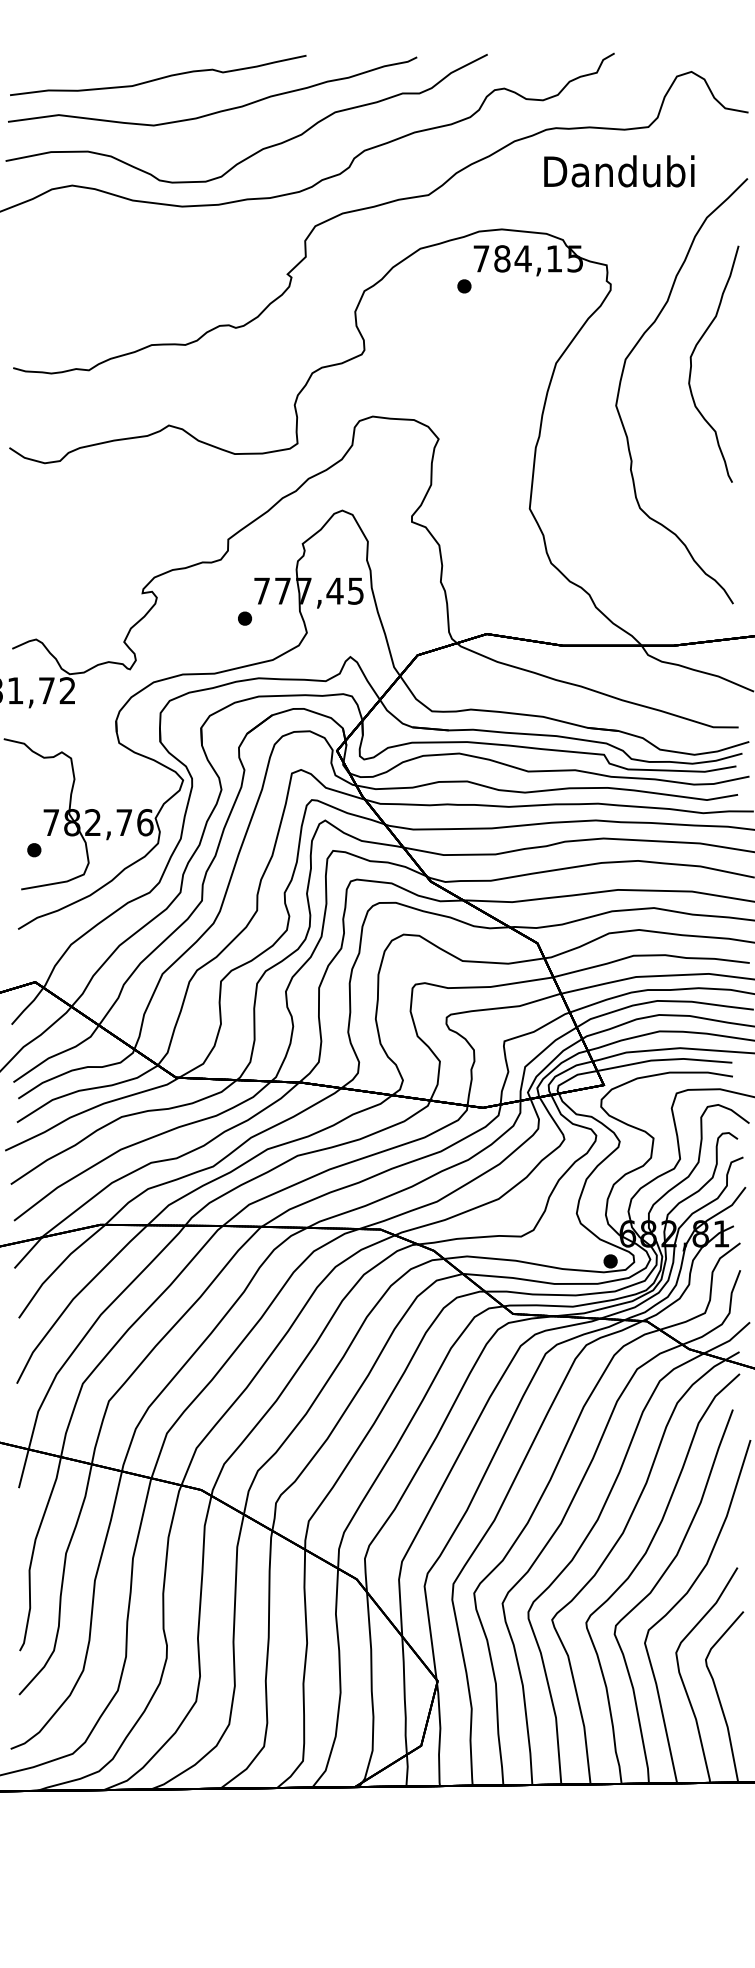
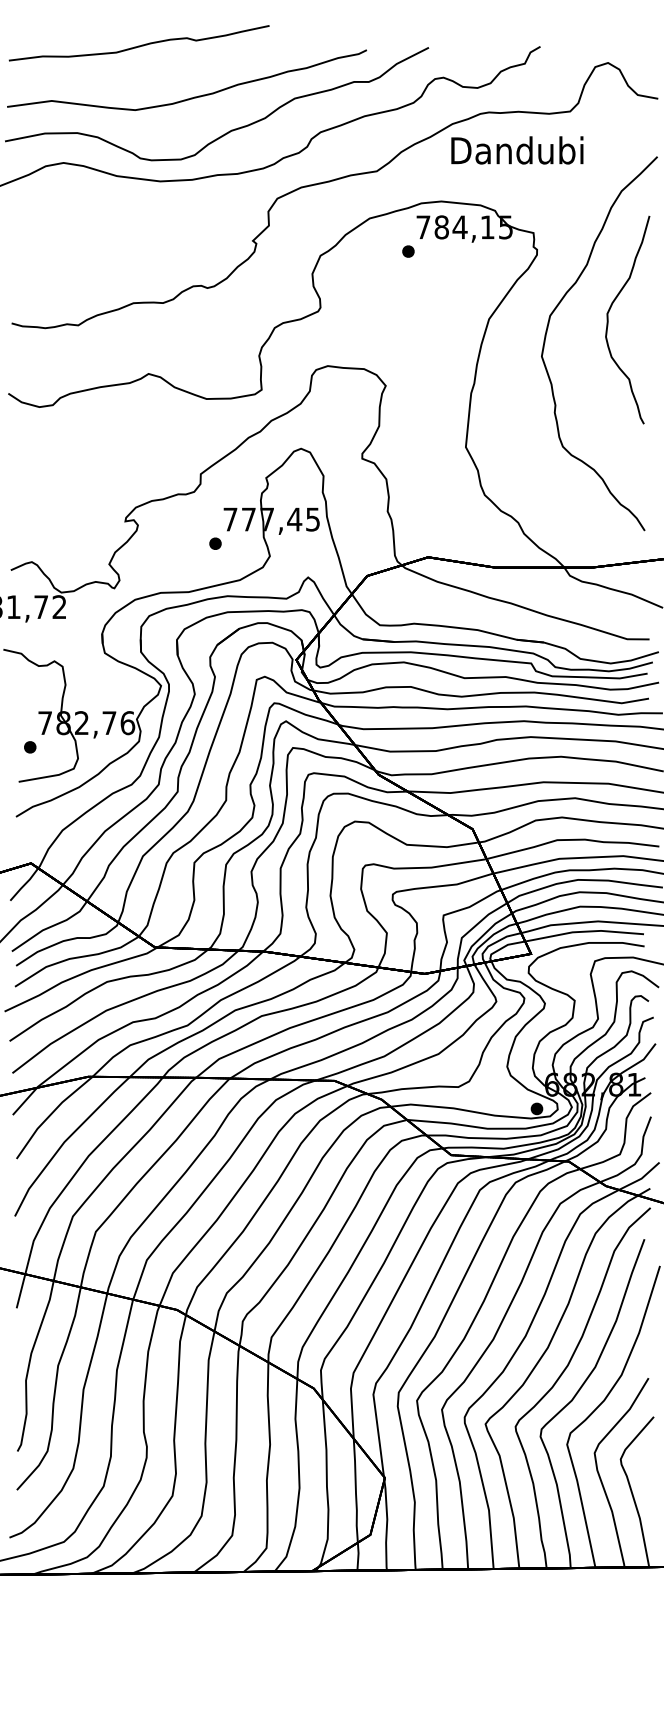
curve: (159, 77) -> (140, 45), moved
text: (619, 171) -> (517, 150), moved

